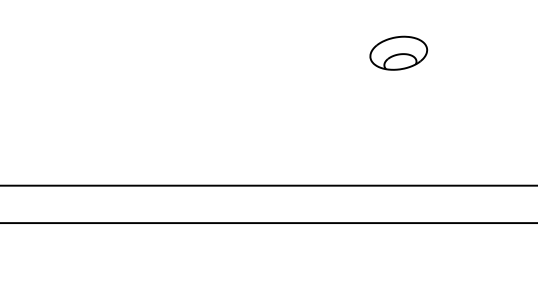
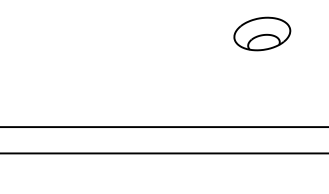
part: (398, 52) -> (262, 33), size x1.4

